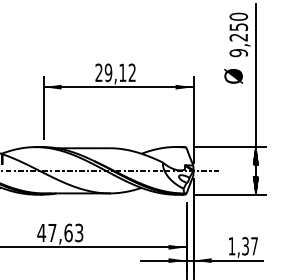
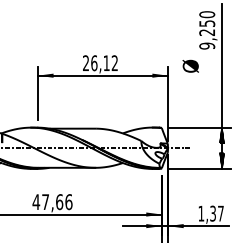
text: (108, 73) -> (94, 63), 29,12 -> 26,12
text: (233, 75) -> (190, 65), moved
text: (78, 233) -> (68, 202), 47,63 -> 47,66

